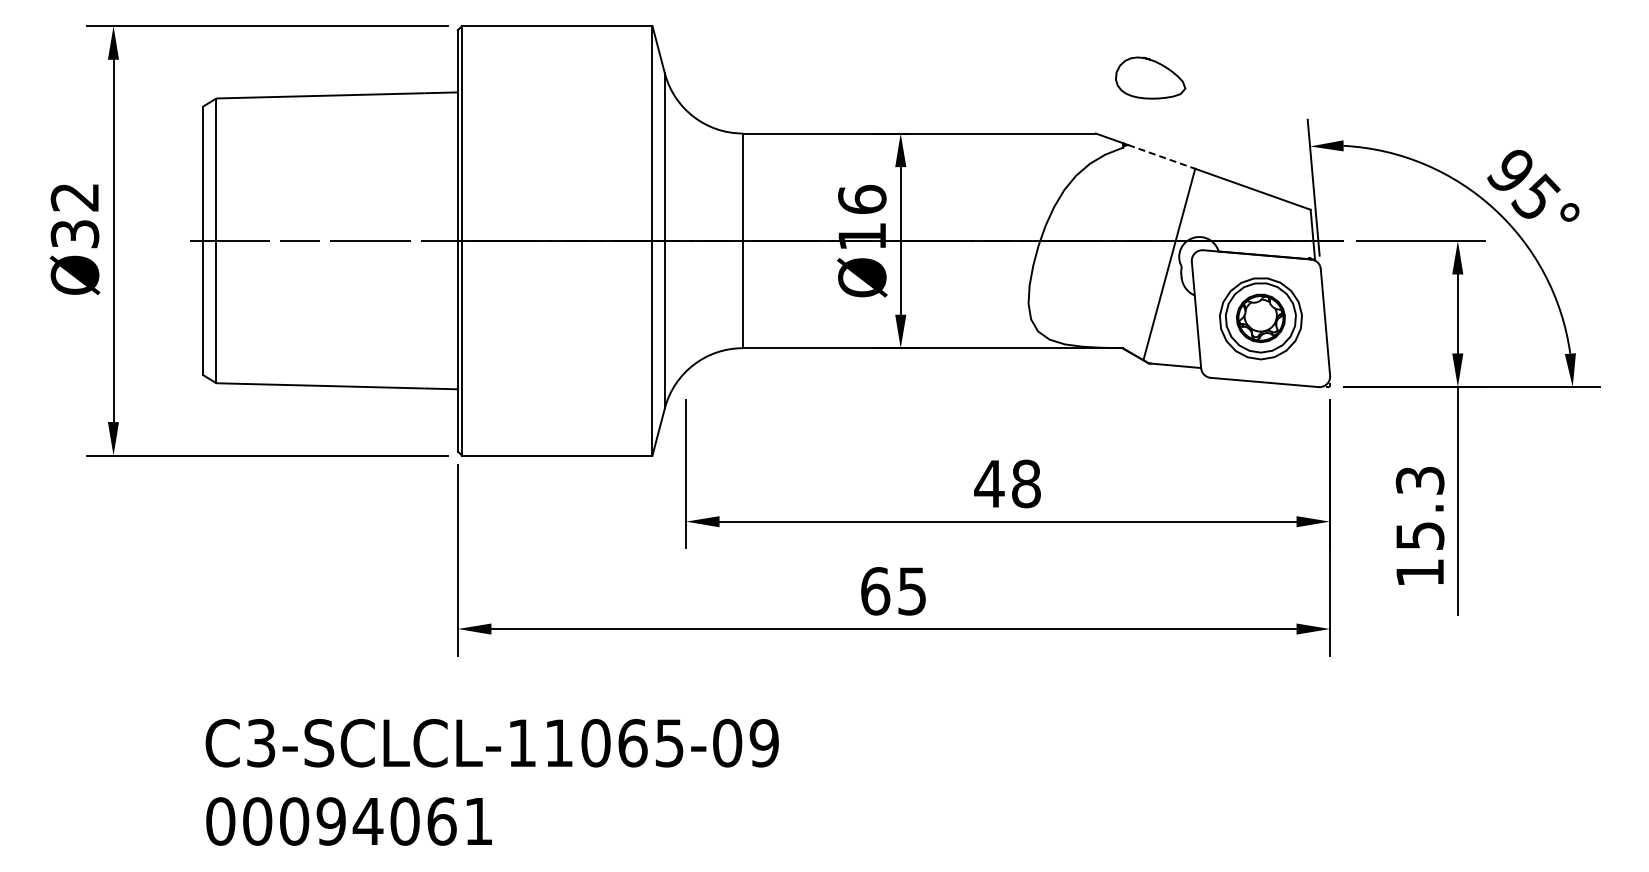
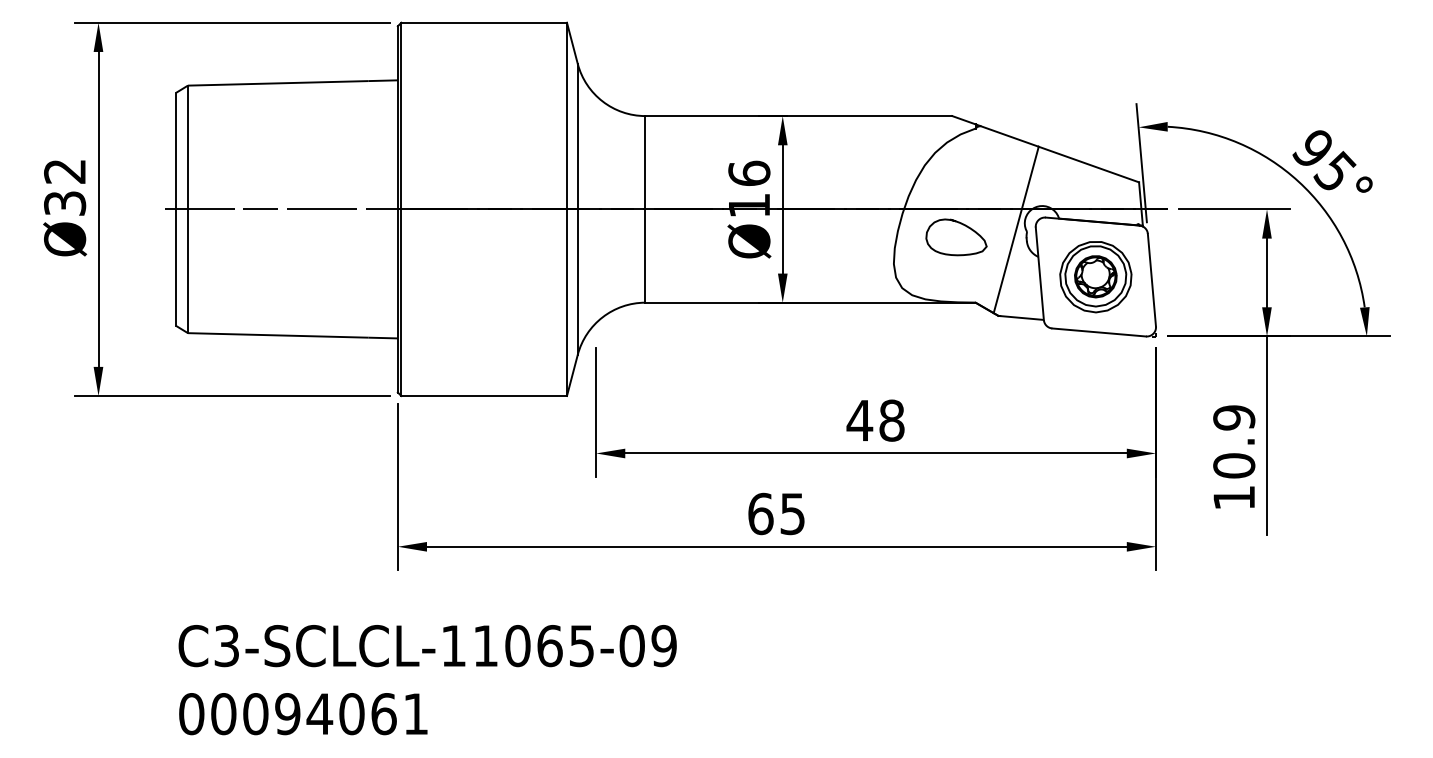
curve: (1156, 63) -> (961, 224), moved
line: (1161, 156) -> (1009, 136), dashed -> solid
text: (1419, 508) -> (1233, 442), 15.3 -> 10.9

